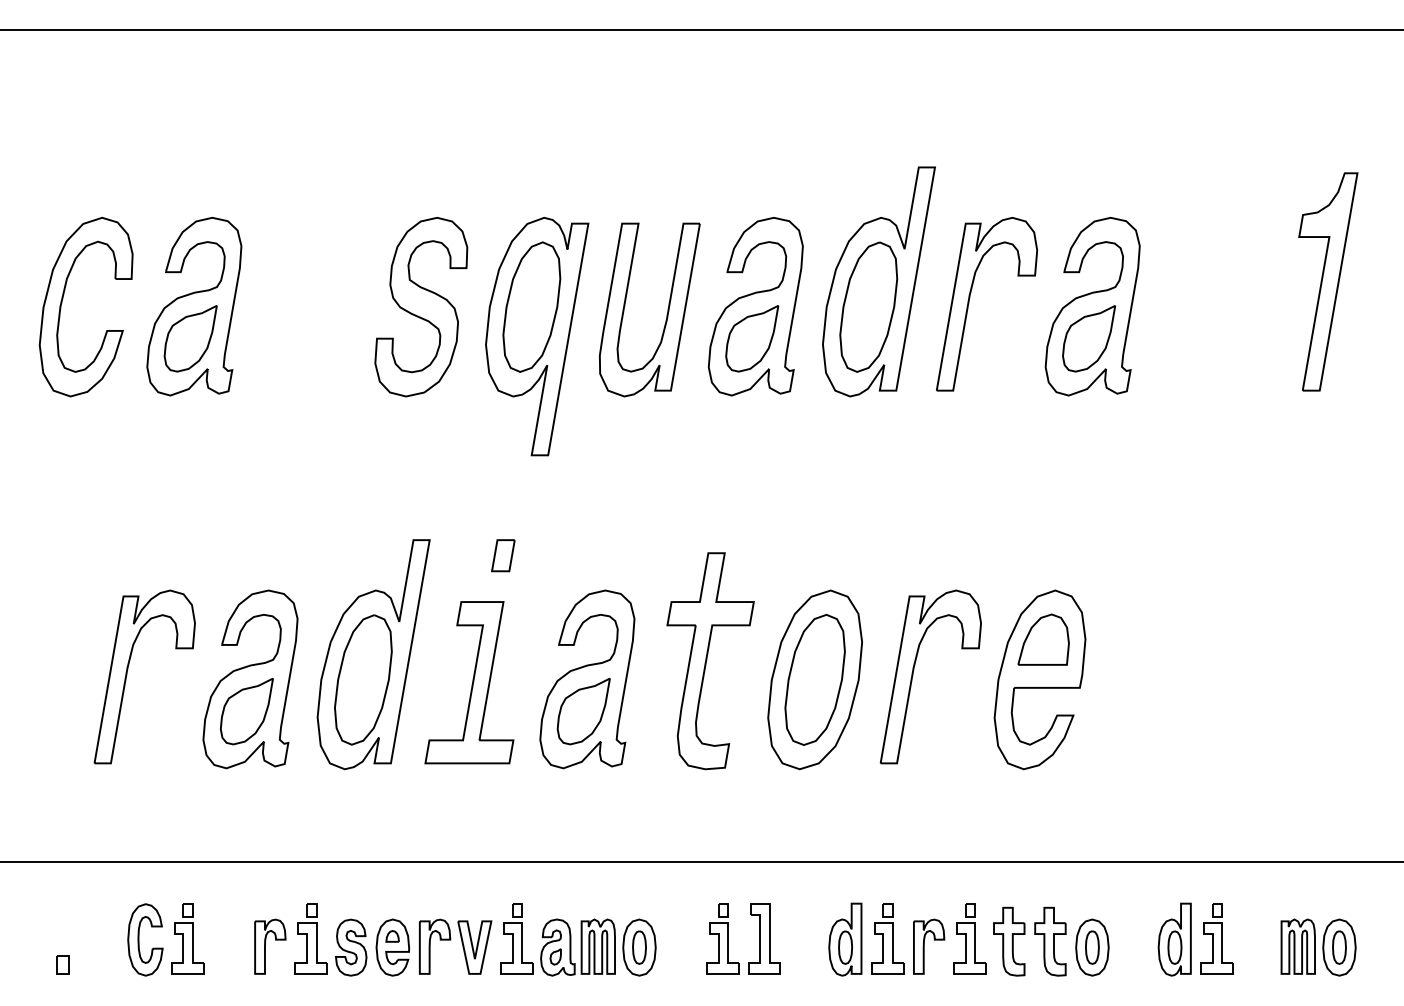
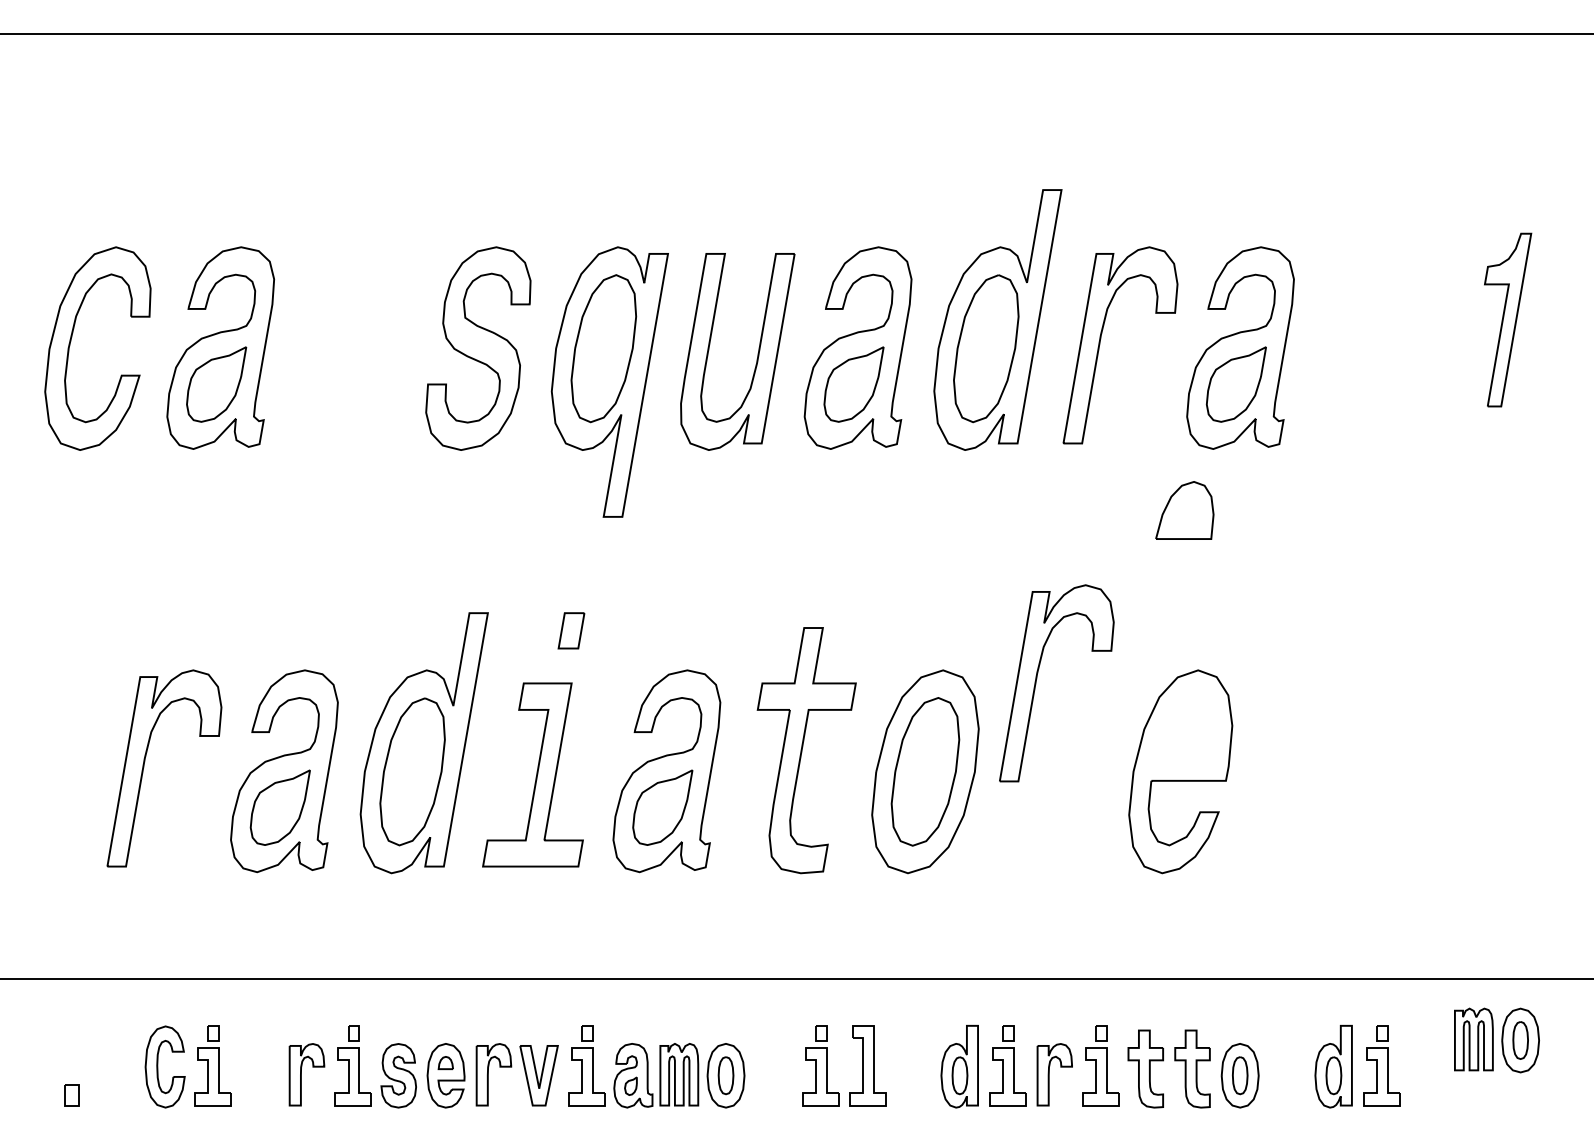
part: (1328, 281) -> (1508, 319), size x0.7
part: (1043, 639) -> (1184, 510), moved
part: (913, 676) -> (1037, 682), moved
part: (1318, 947) -> (1496, 1040), moved

